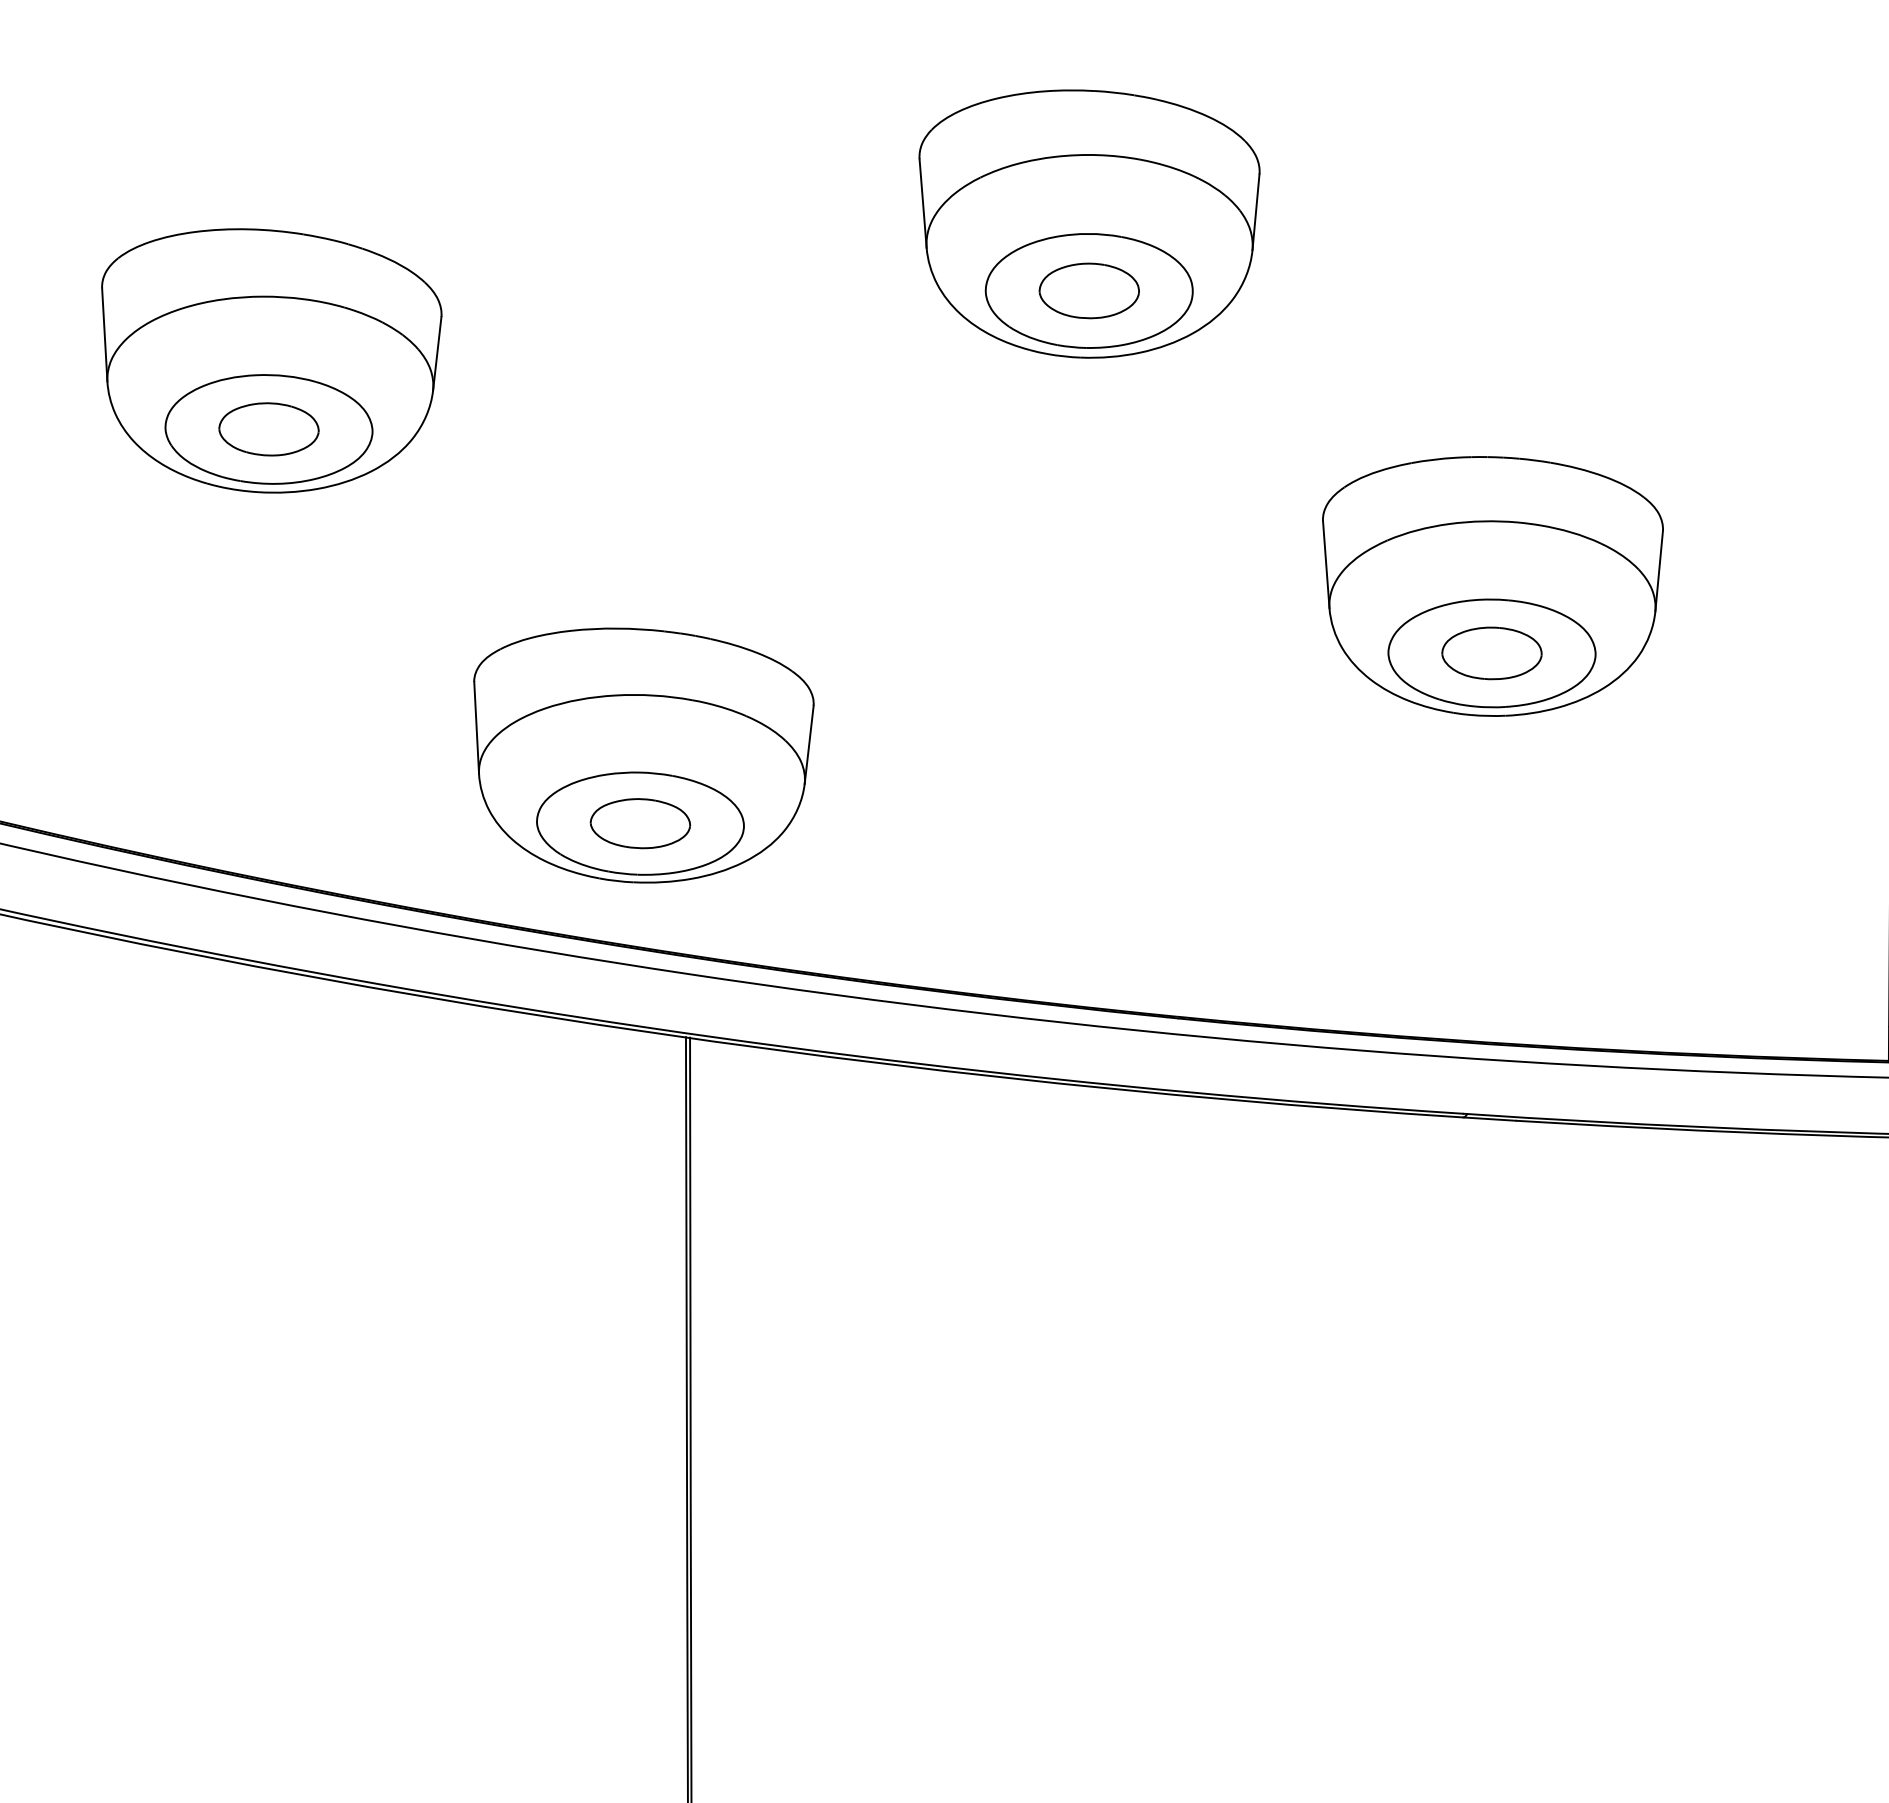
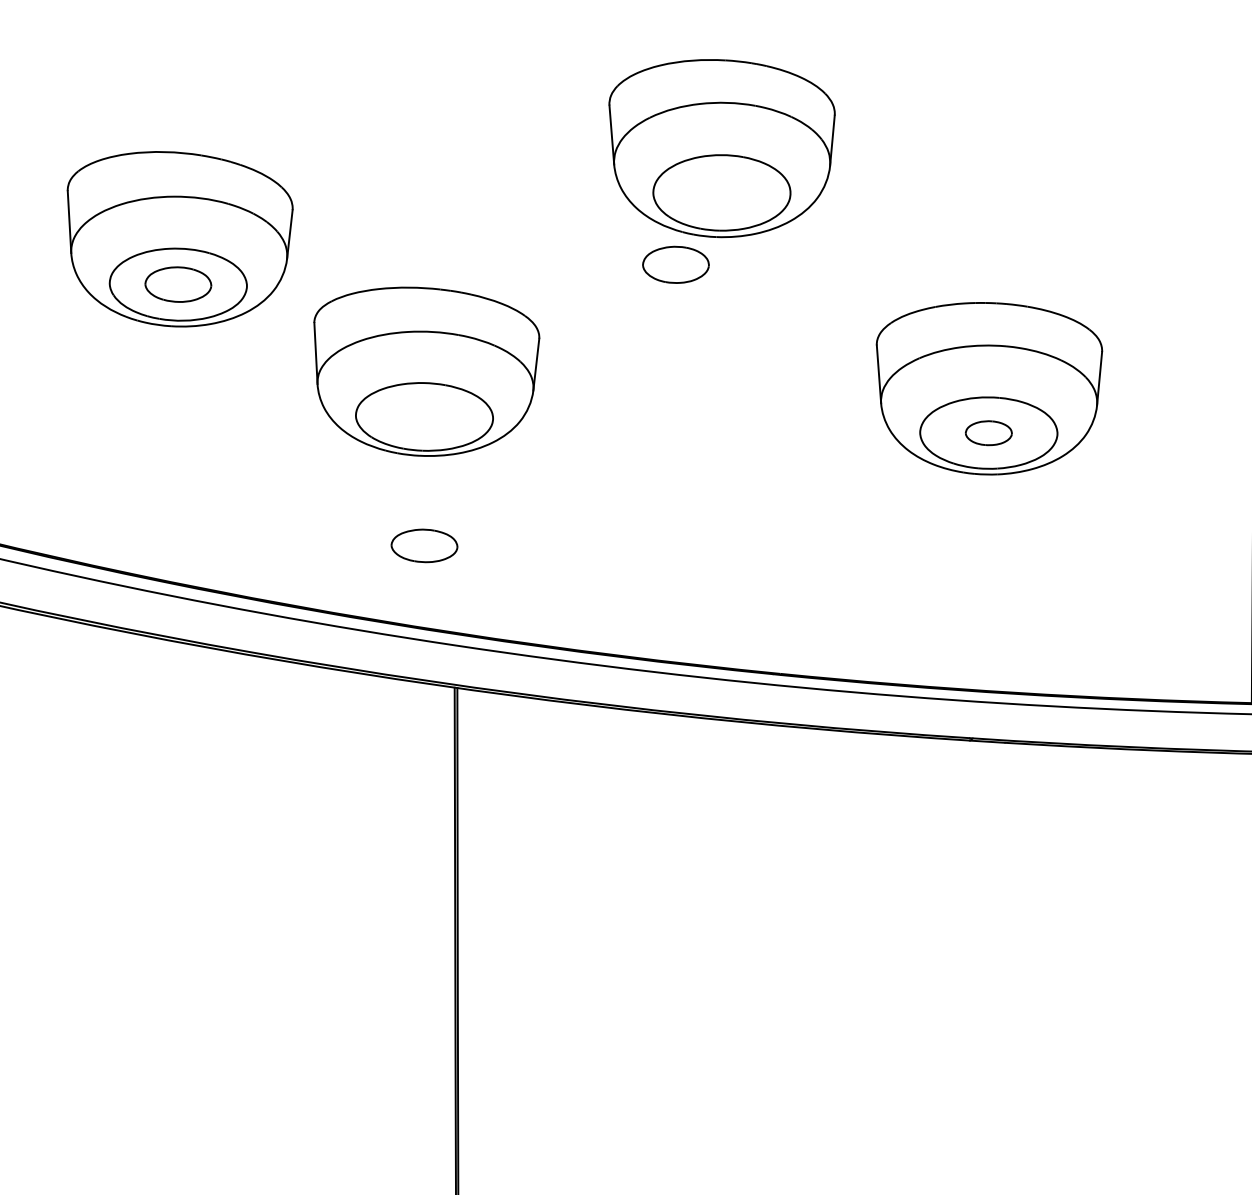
part: (1088, 290) -> (675, 264), moved
part: (1491, 654) -> (988, 433), size x0.7
part: (643, 755) -> (426, 371), moved

